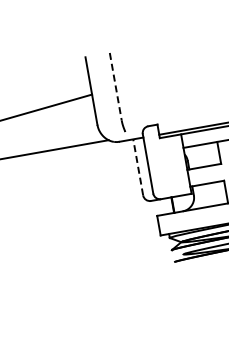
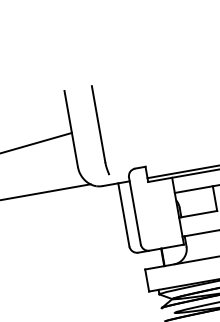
line: (115, 87) -> (98, 124), dashed -> solid
line: (138, 166) -> (124, 213), dashed -> solid

